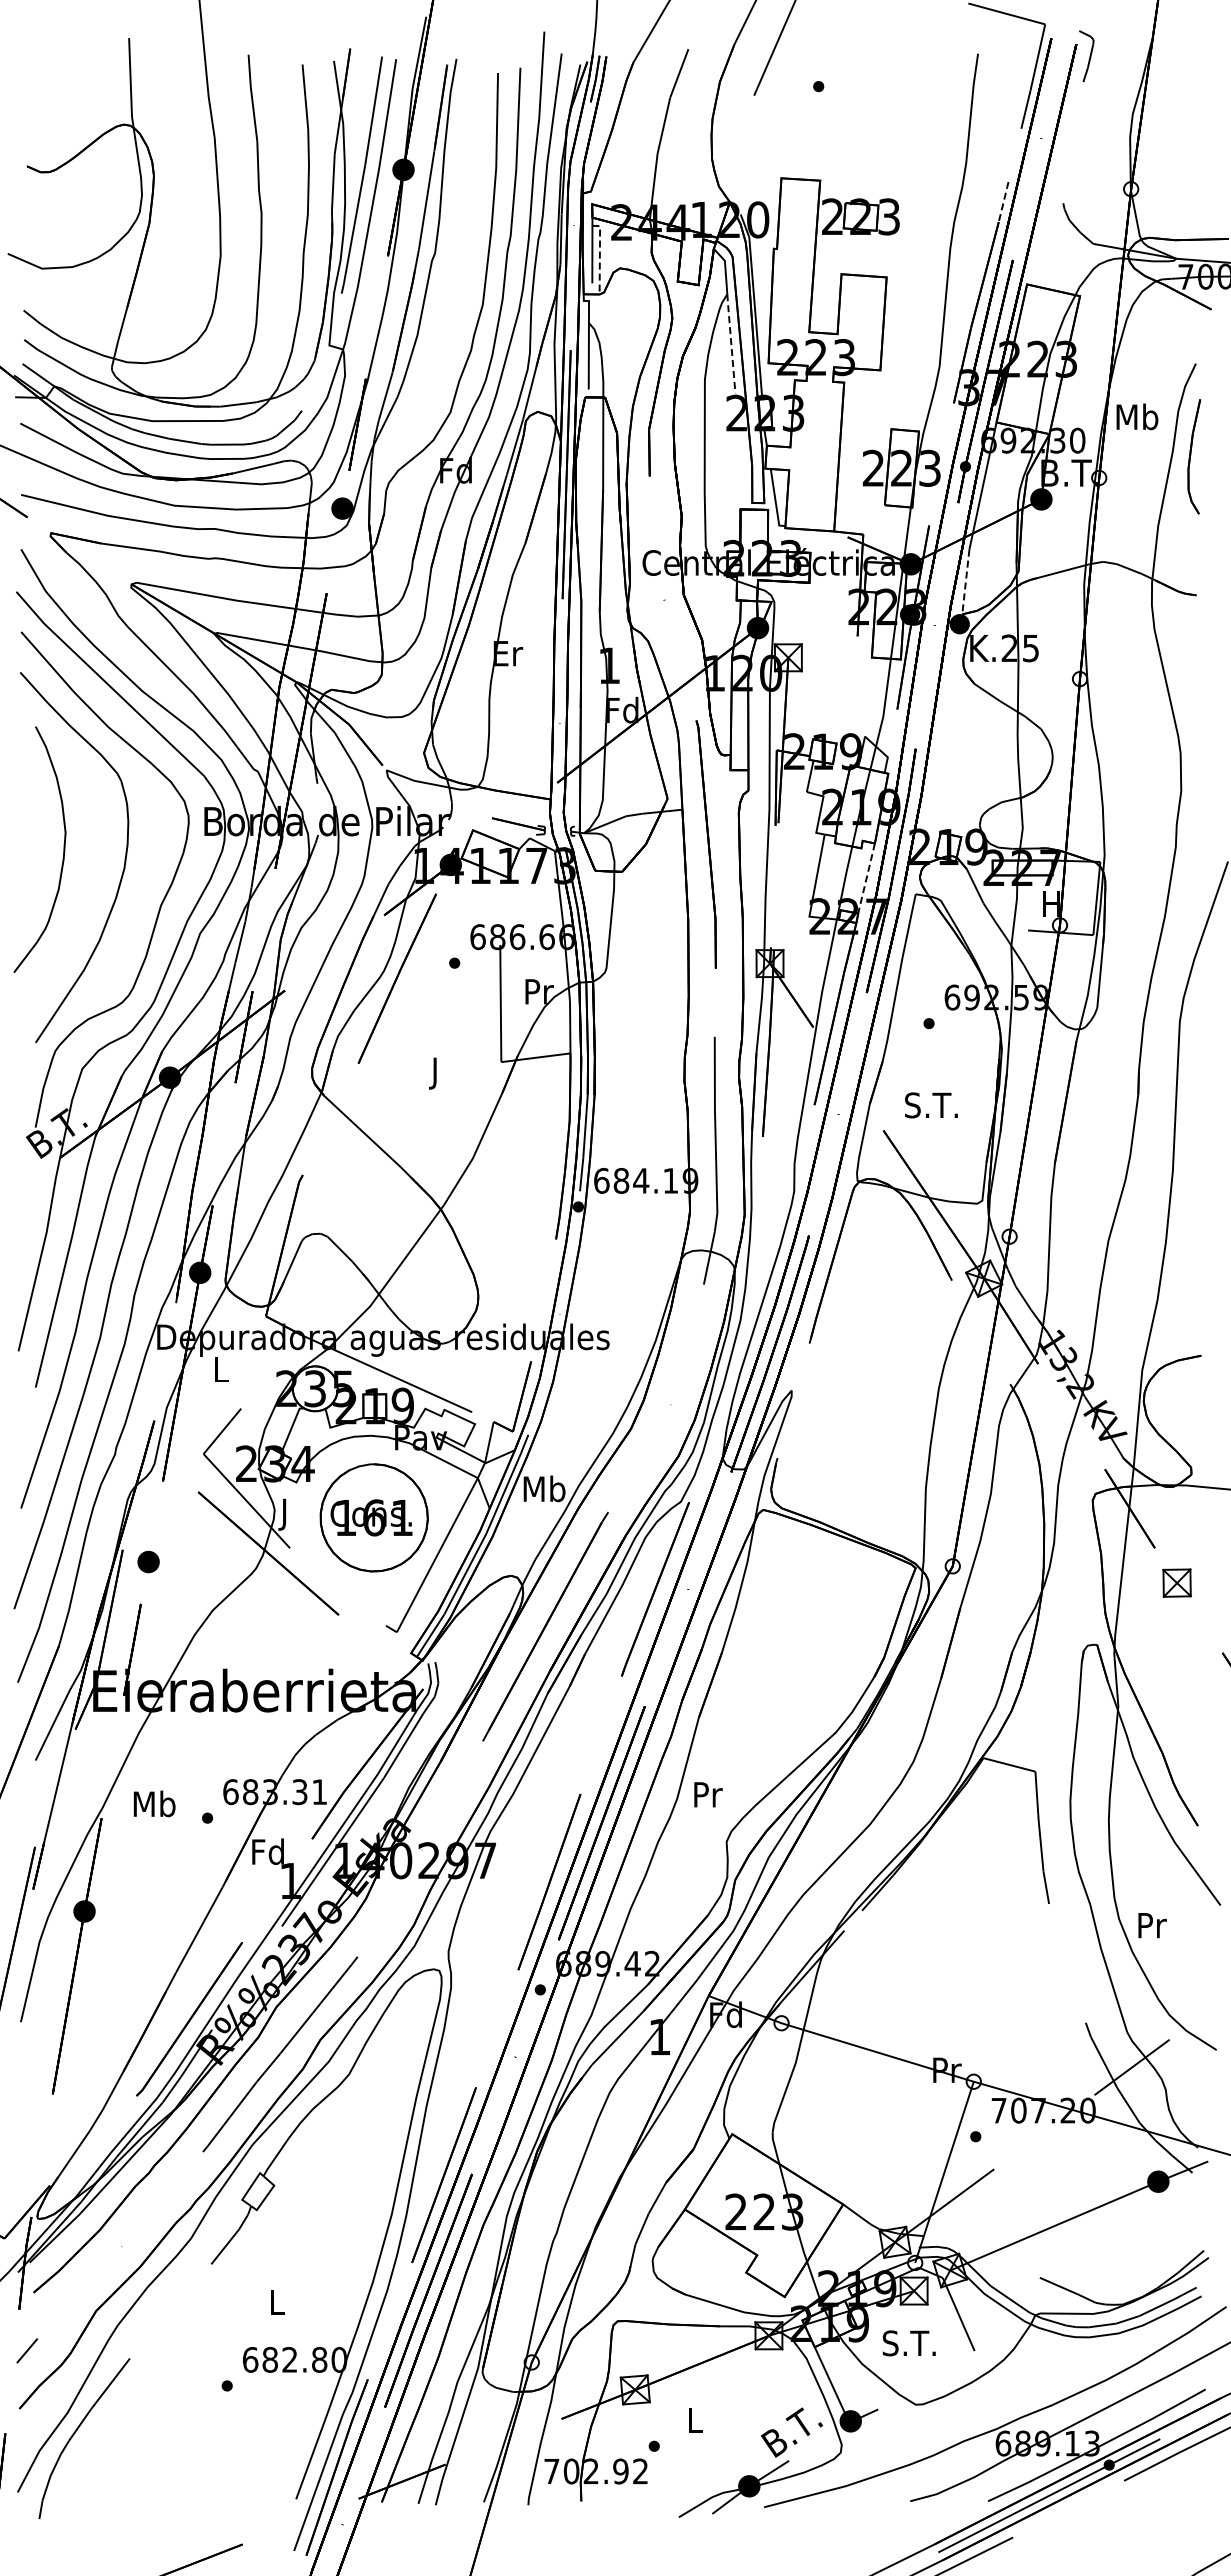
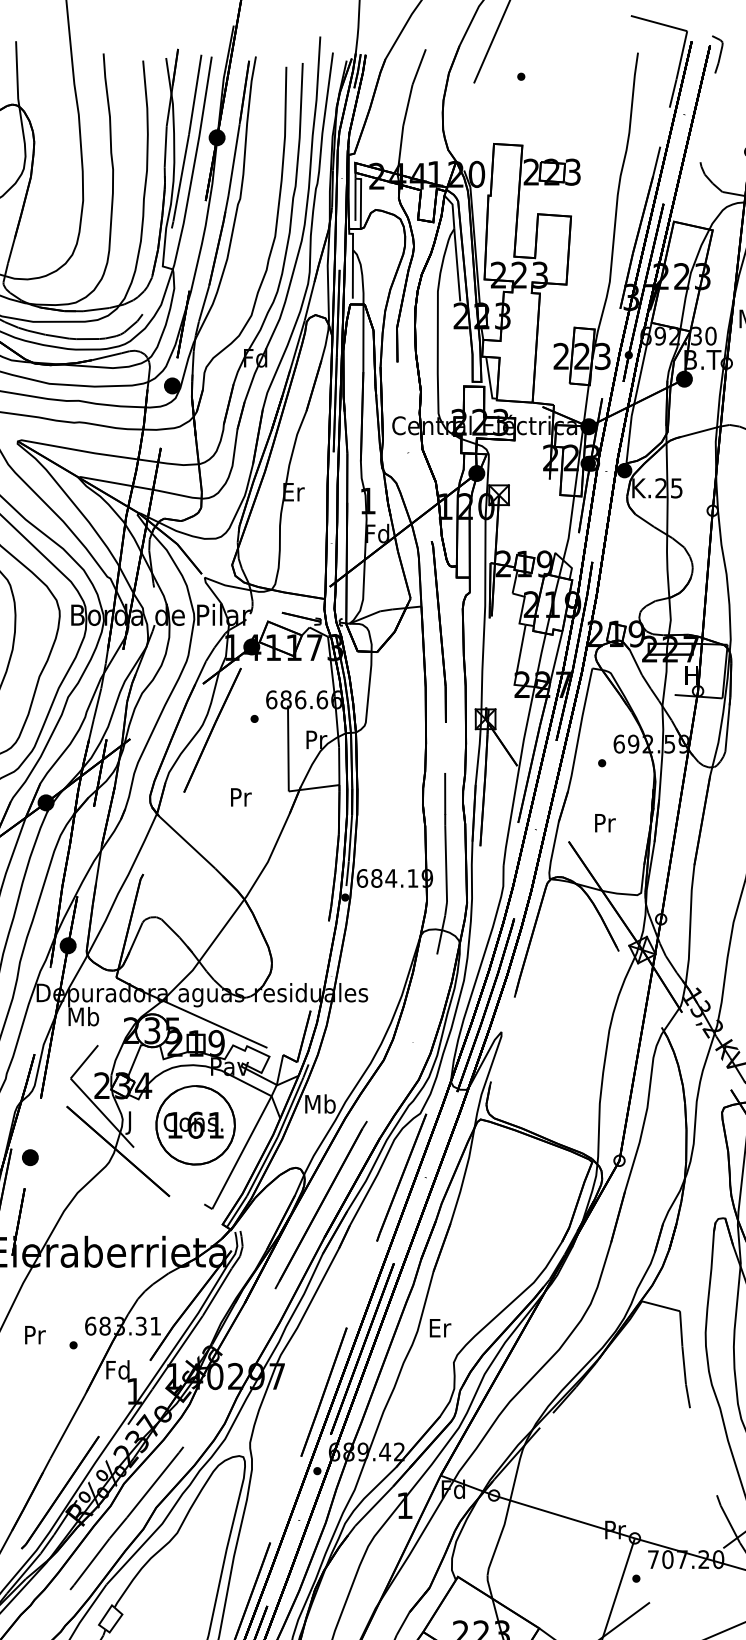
line: (1003, 202) -> (656, 161), dashed -> solid
line: (599, 255) -> (360, 200), dashed -> solid
line: (731, 342) -> (457, 264), dashed -> solid
line: (965, 582) -> (628, 440), dashed -> solid
line: (866, 879) -> (556, 657), dashed -> solid
text: (436, 1073) -> (241, 799), J -> Pr
text: (931, 1105) -> (603, 823), S.T. -> Pr
text: (221, 1369) -> (83, 1016), L -> Mb
text: (708, 1794) -> (440, 1327), Pr -> Er
text: (154, 1803) -> (34, 1334), Mb -> Pr

